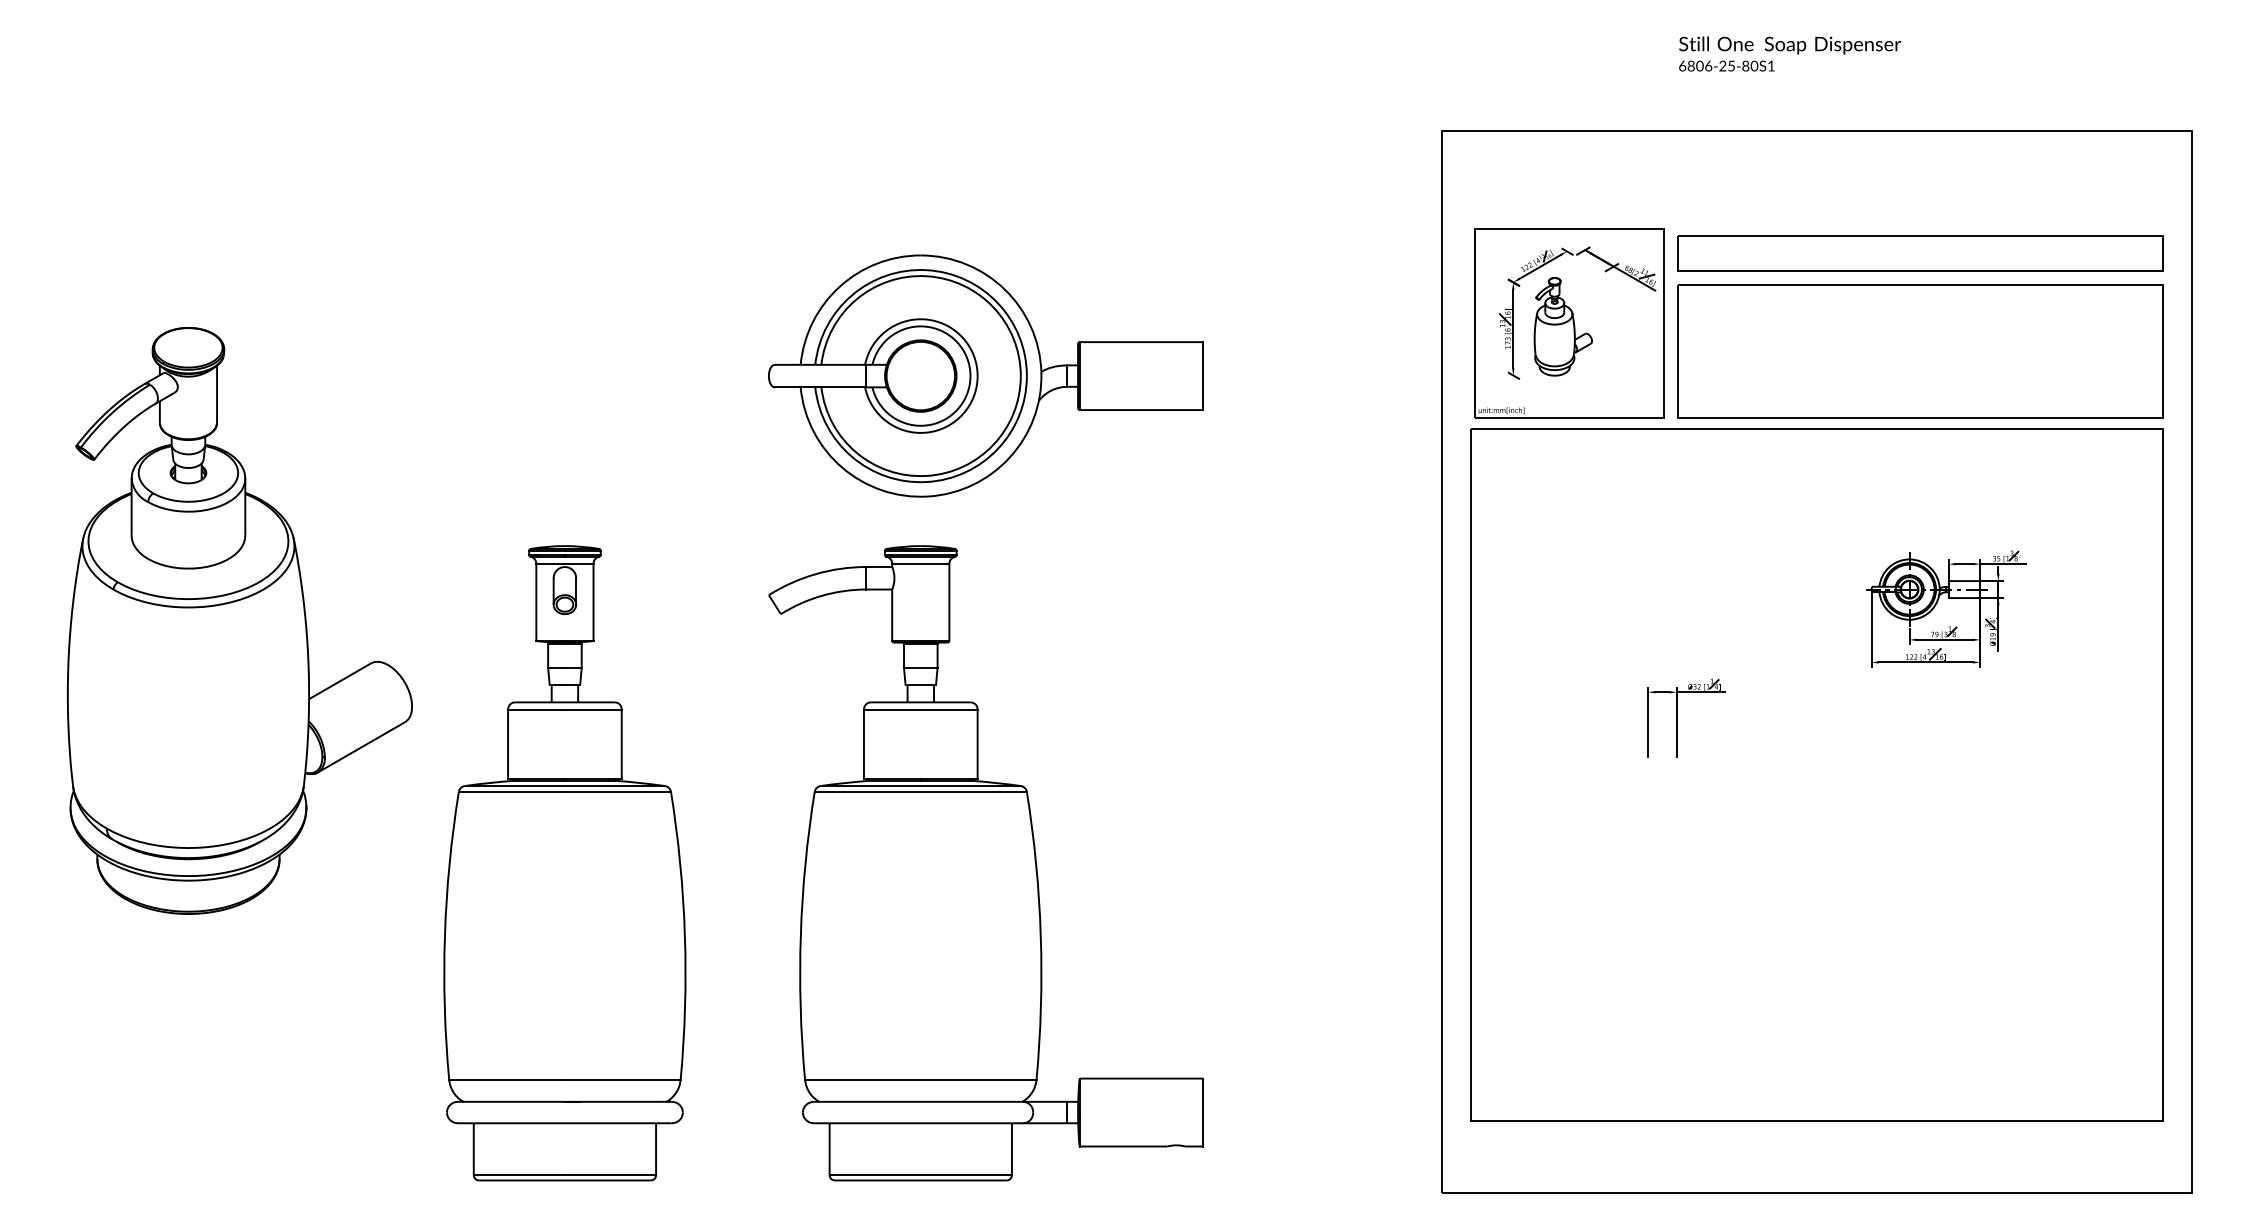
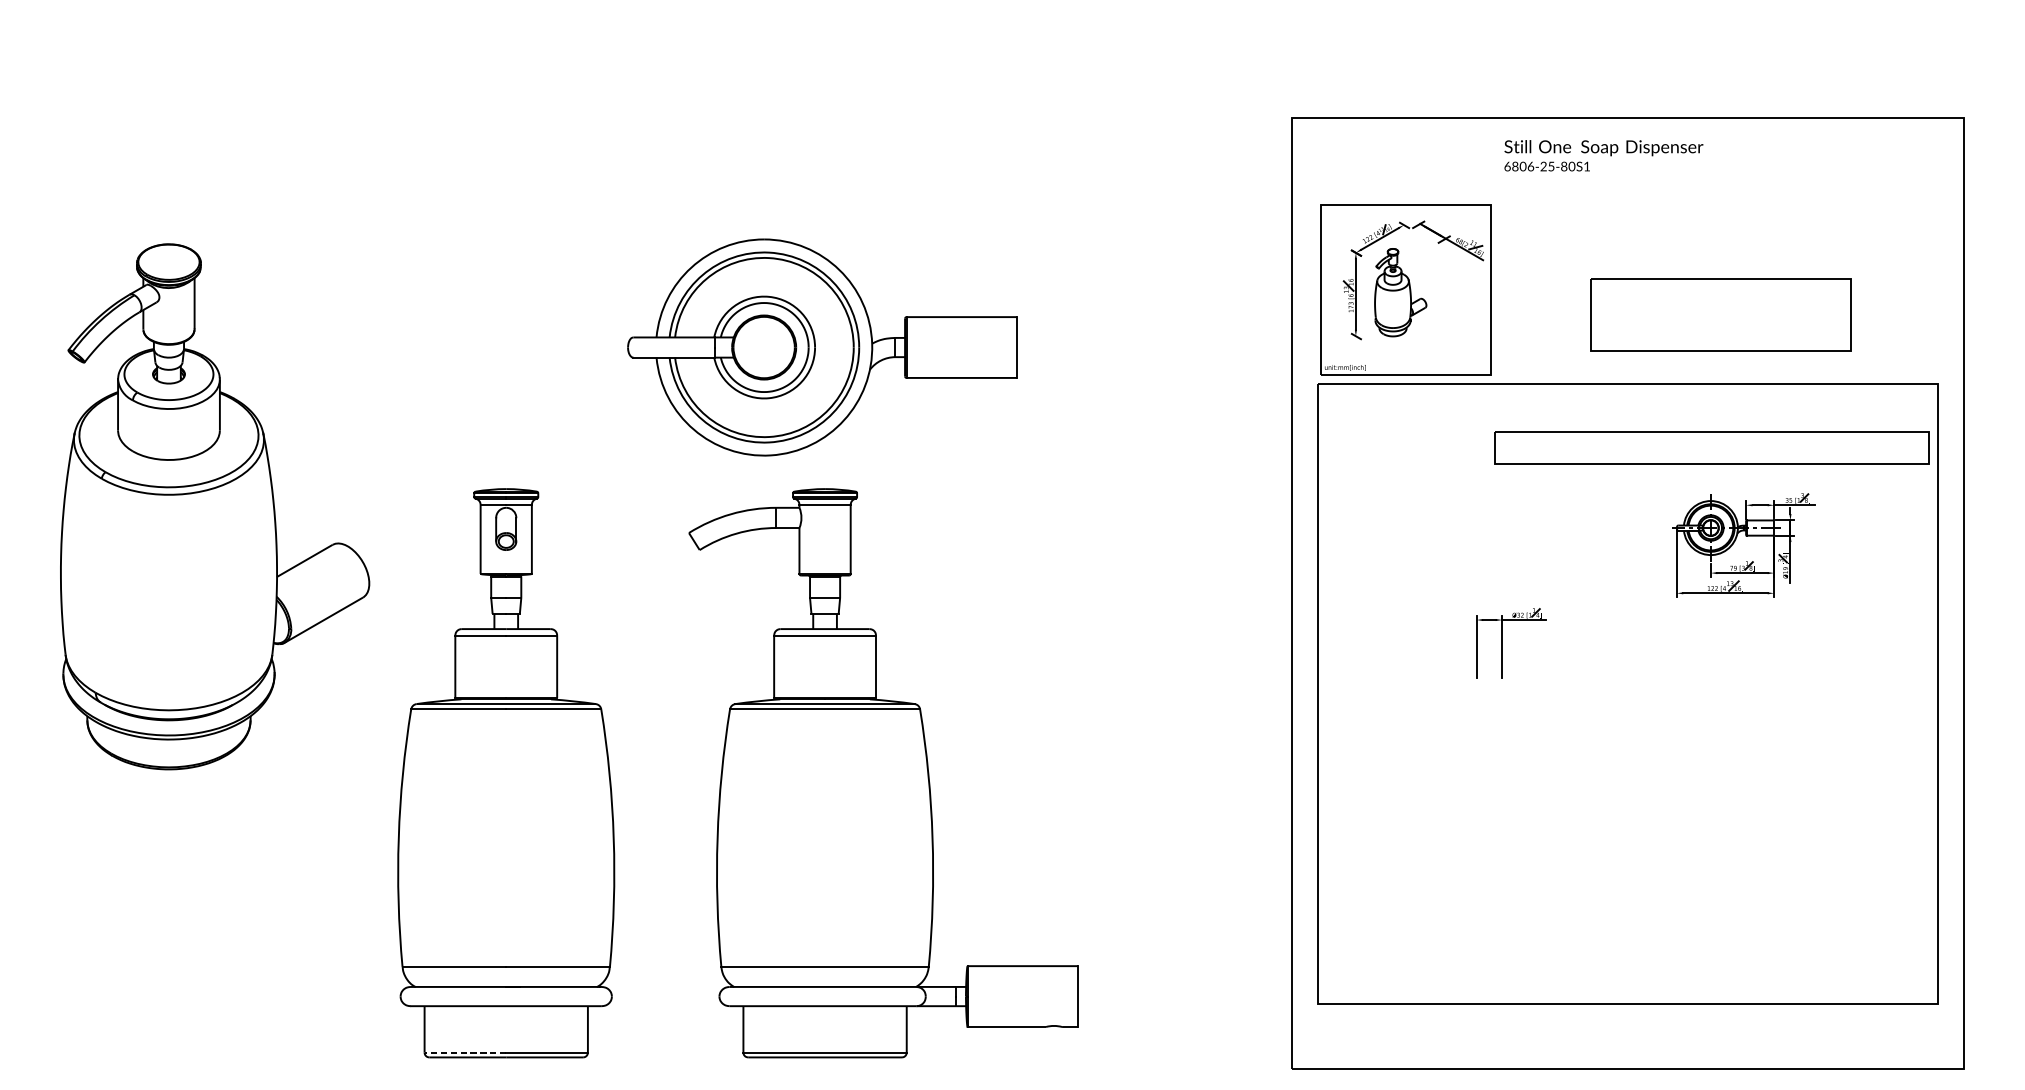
text: (1790, 53) -> (1604, 155), moved
part: (1920, 253) -> (1711, 448), moved
part: (1920, 351) -> (1720, 314), size x0.6
part: (985, 375) -> (822, 347), moved
part: (239, 620) -> (214, 506), moved
line: (519, 1175) -> (465, 1052), solid -> dashed

